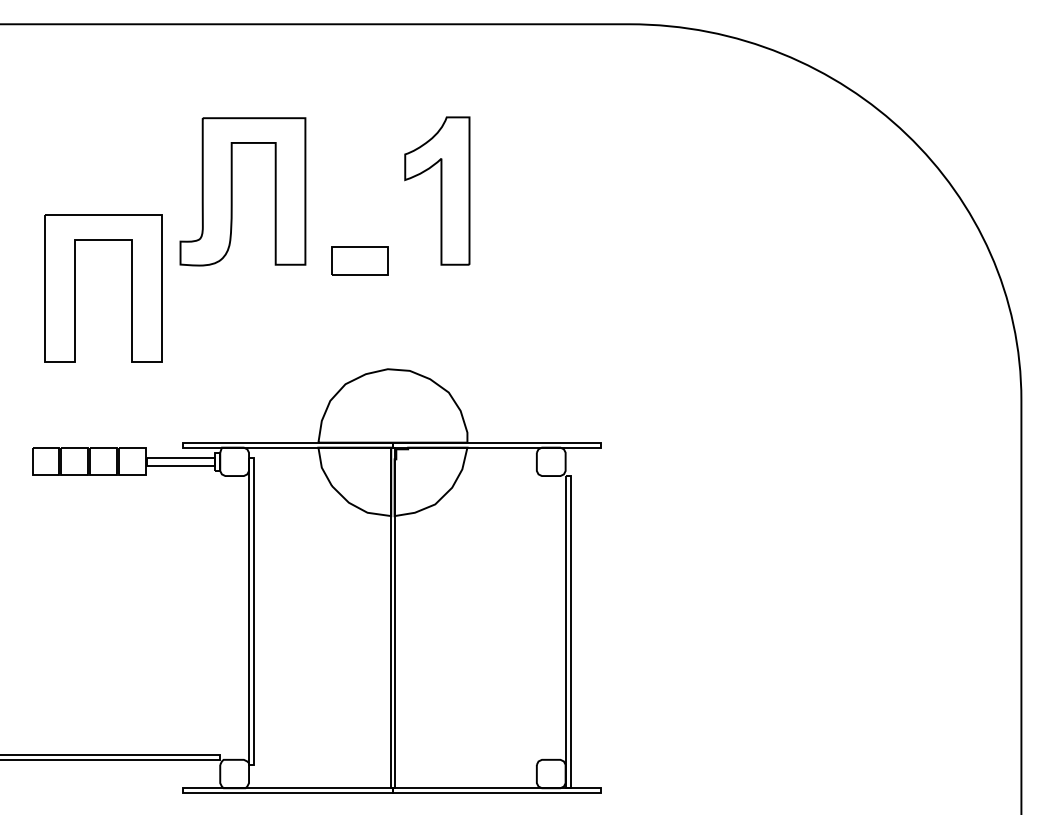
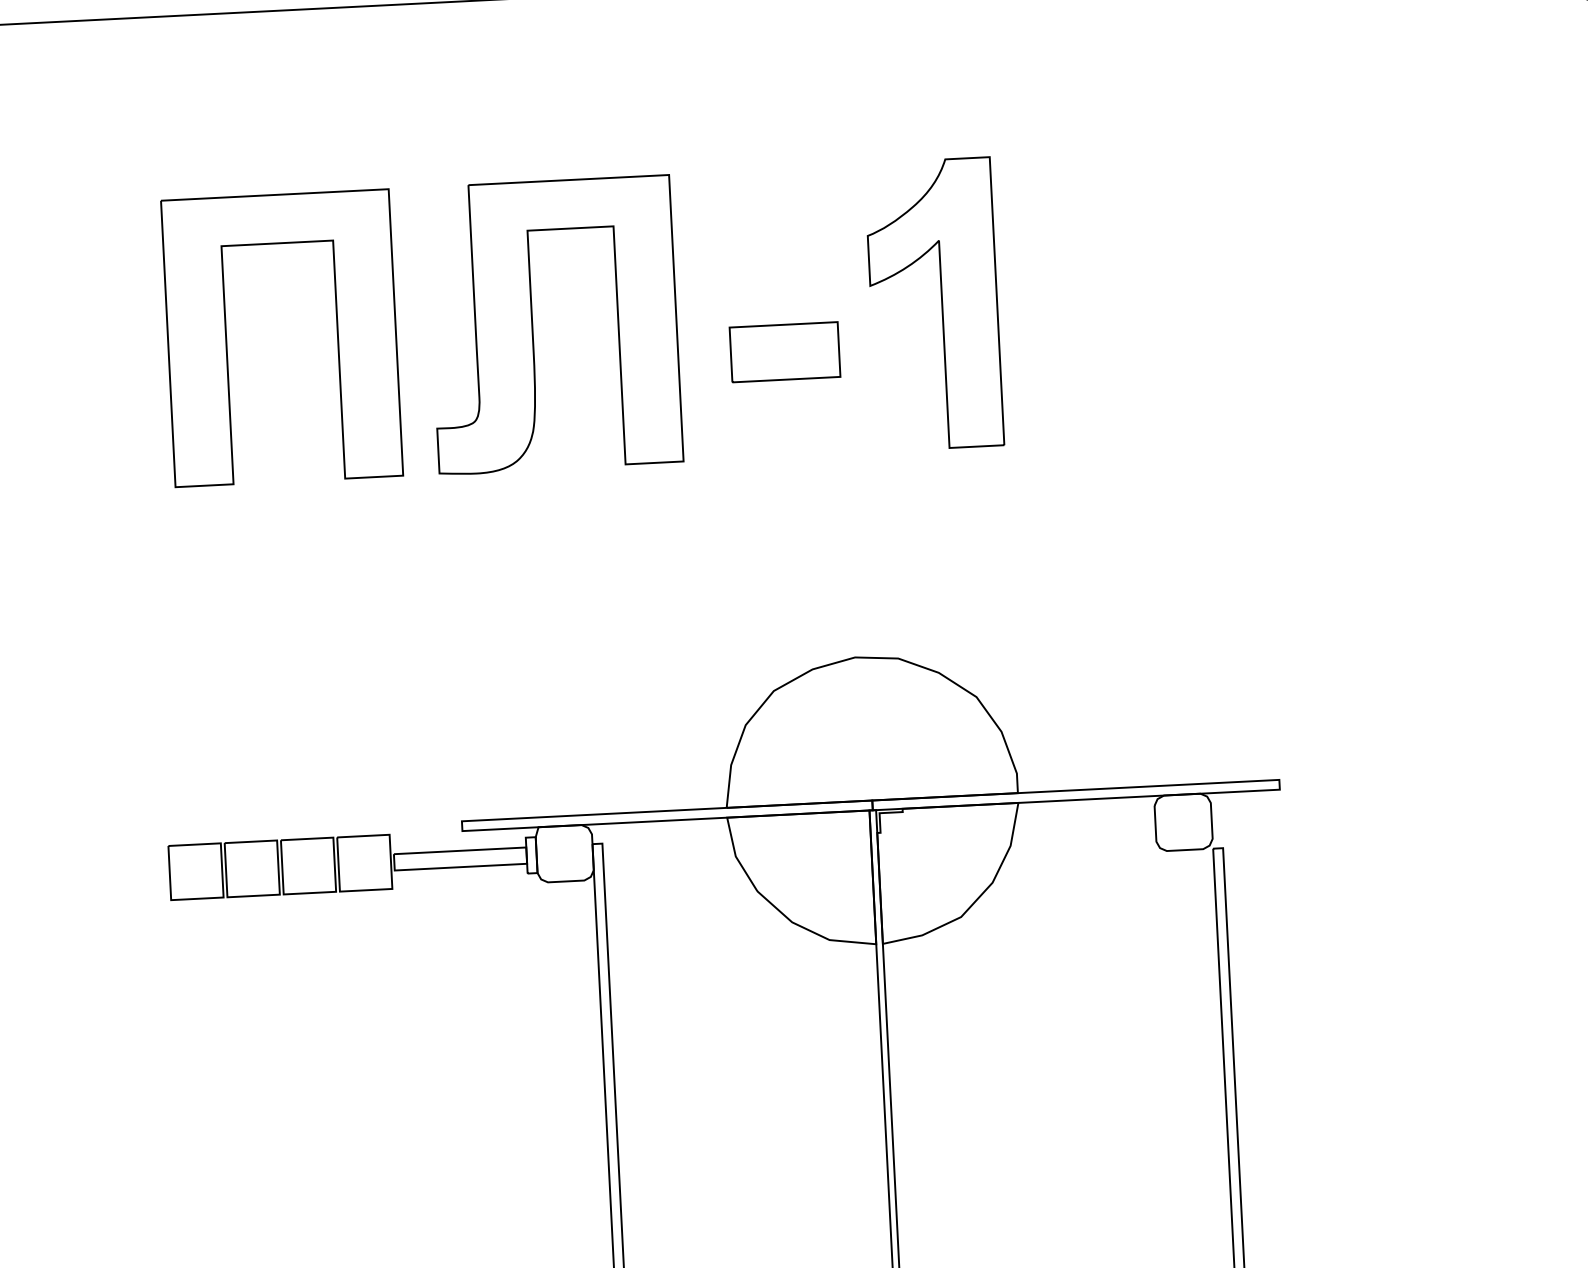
part: (359, 260) -> (784, 352), moved
part: (75, 288) -> (226, 341), moved

